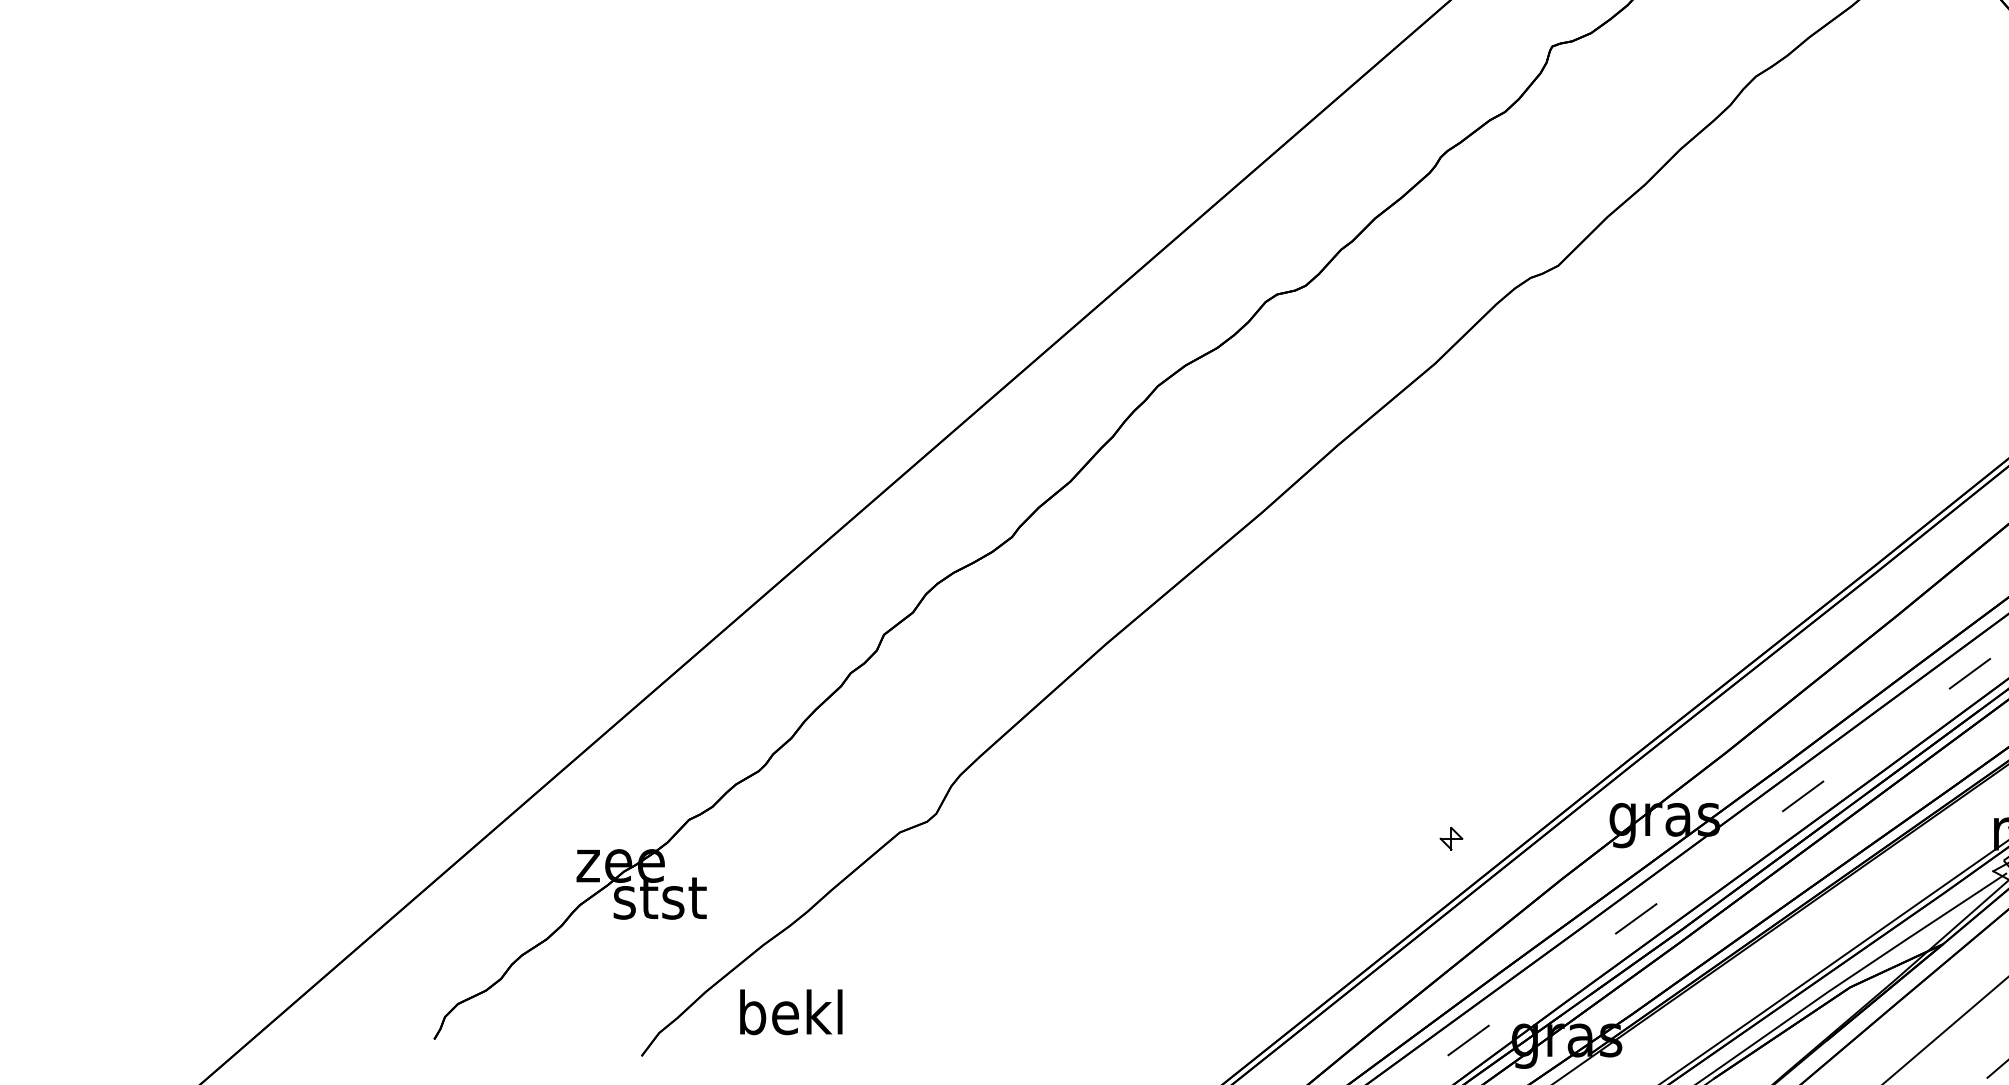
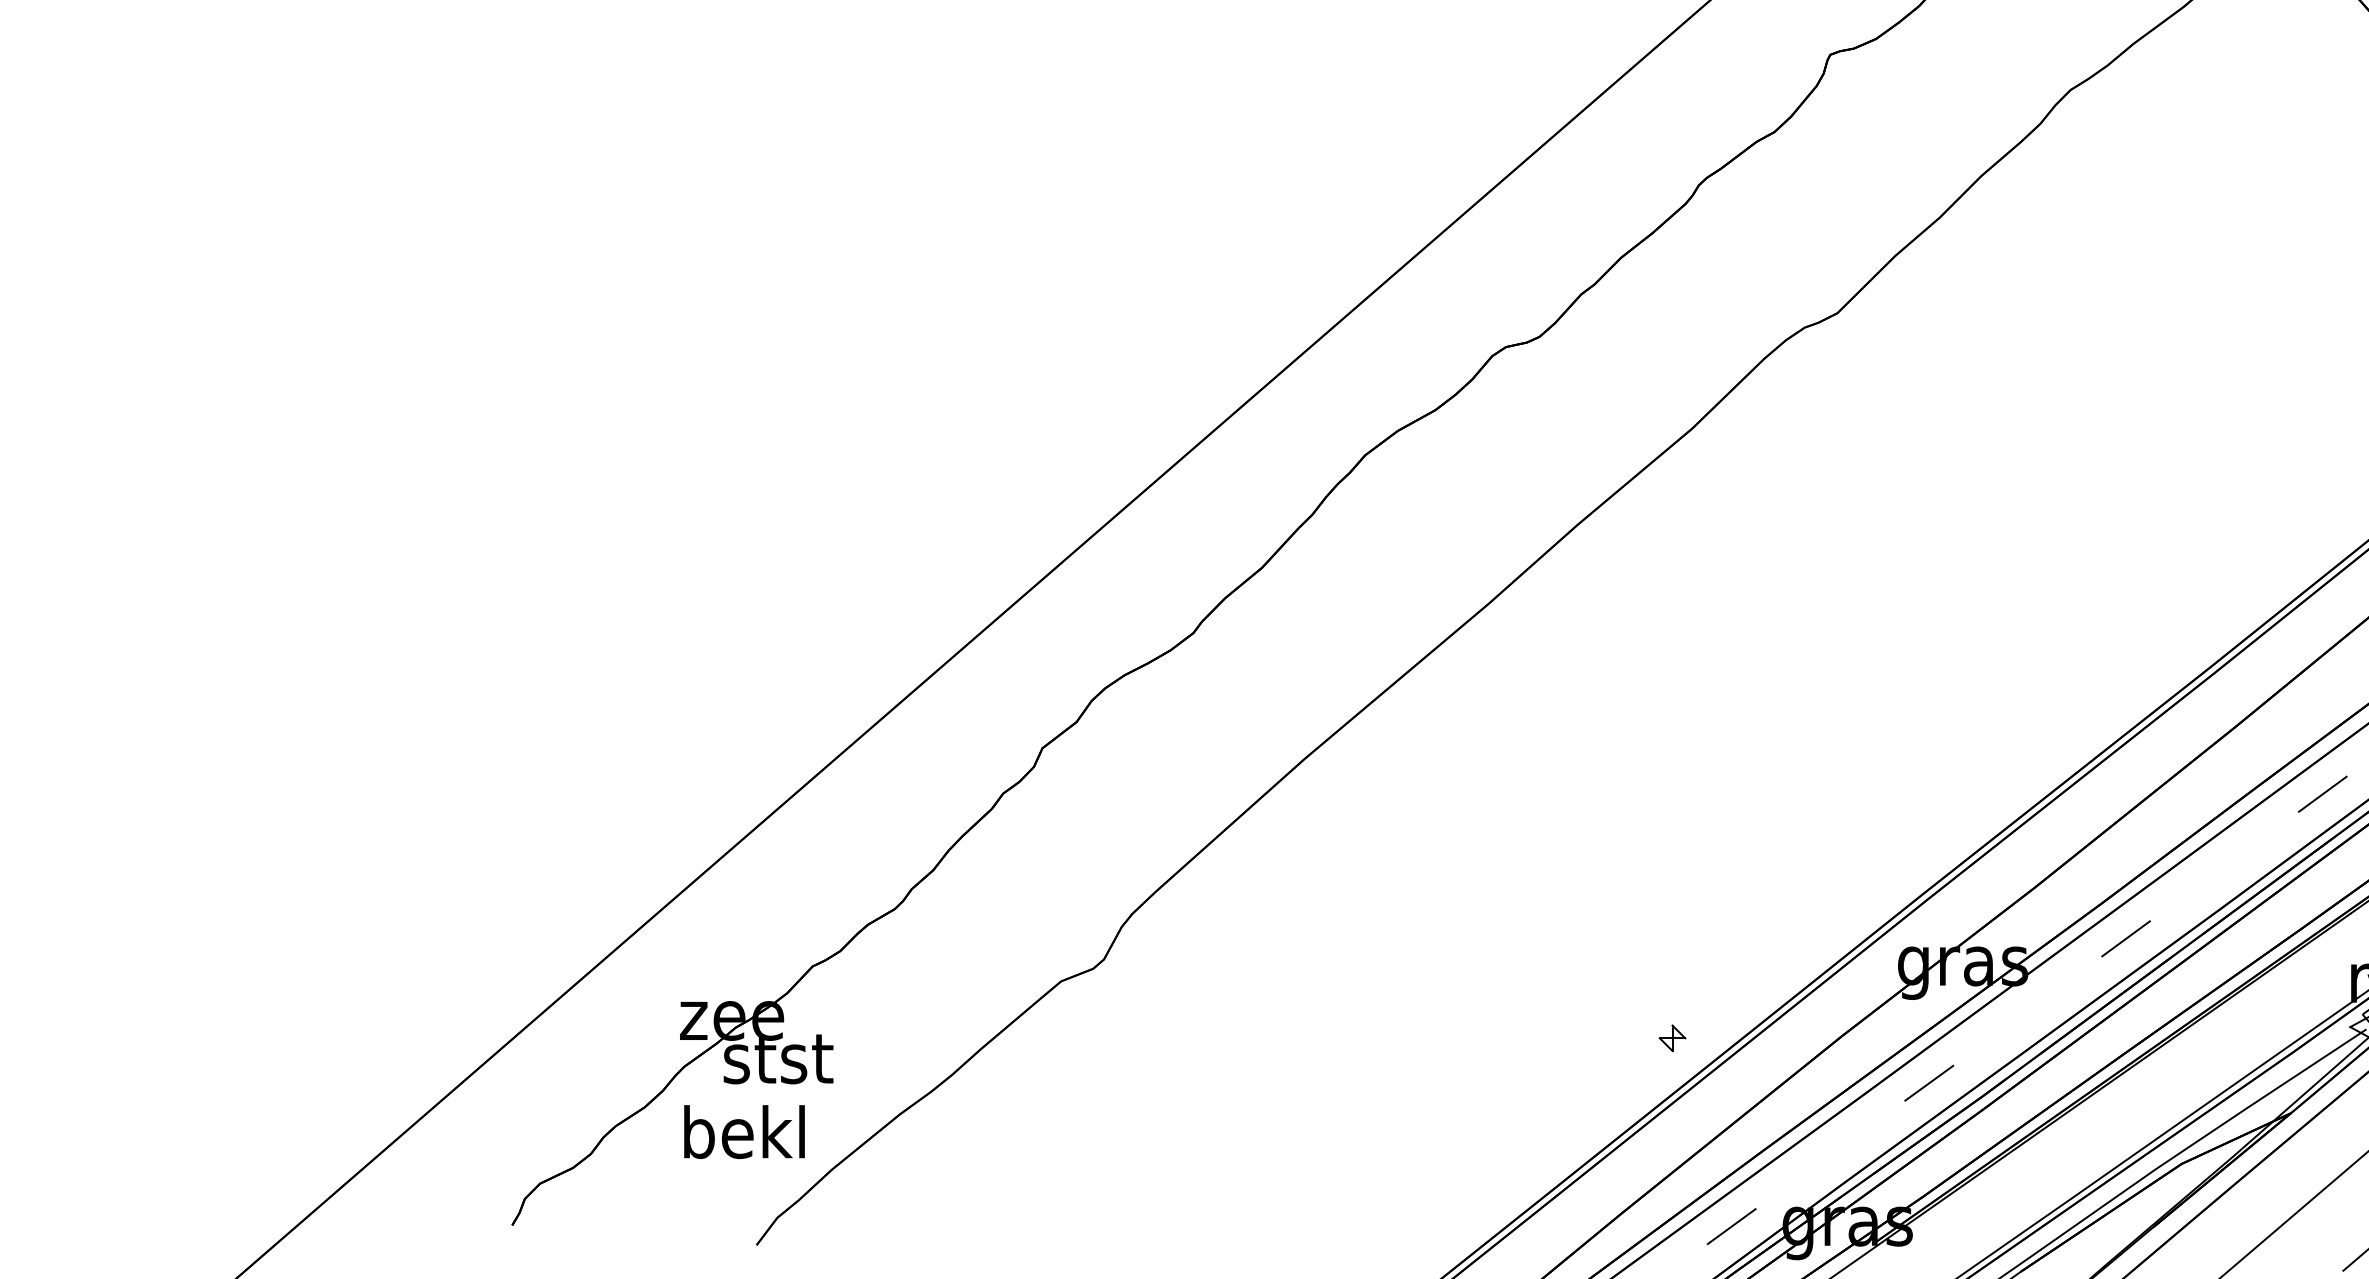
part: (1451, 838) -> (1672, 1038), moved
text: (791, 1012) -> (744, 1132), moved

